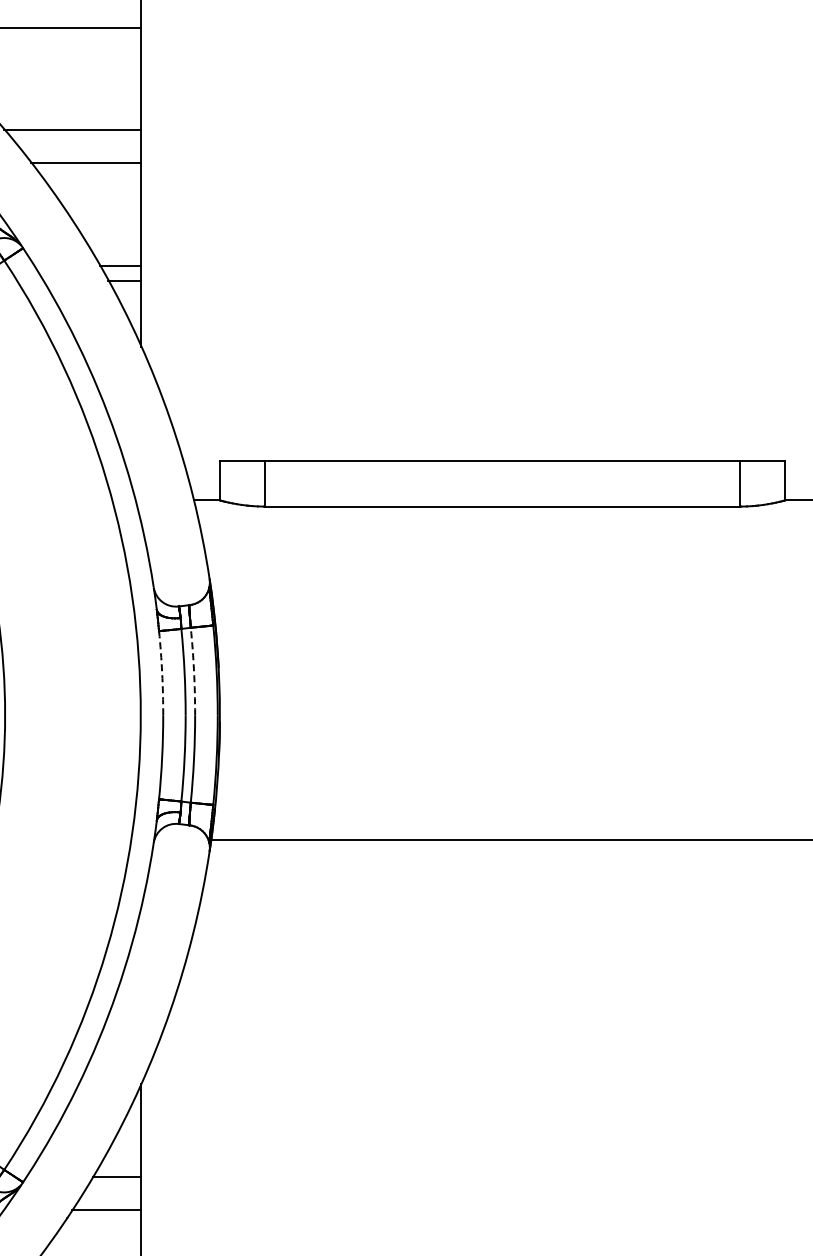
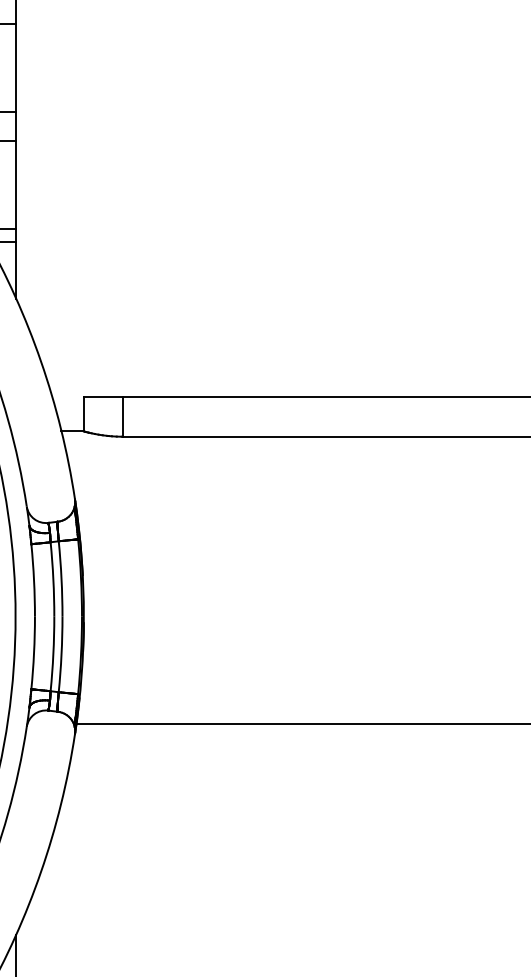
arc: (194, 671) -> (61, 579), dashed -> solid
arc: (162, 673) -> (34, 580), dashed -> solid

